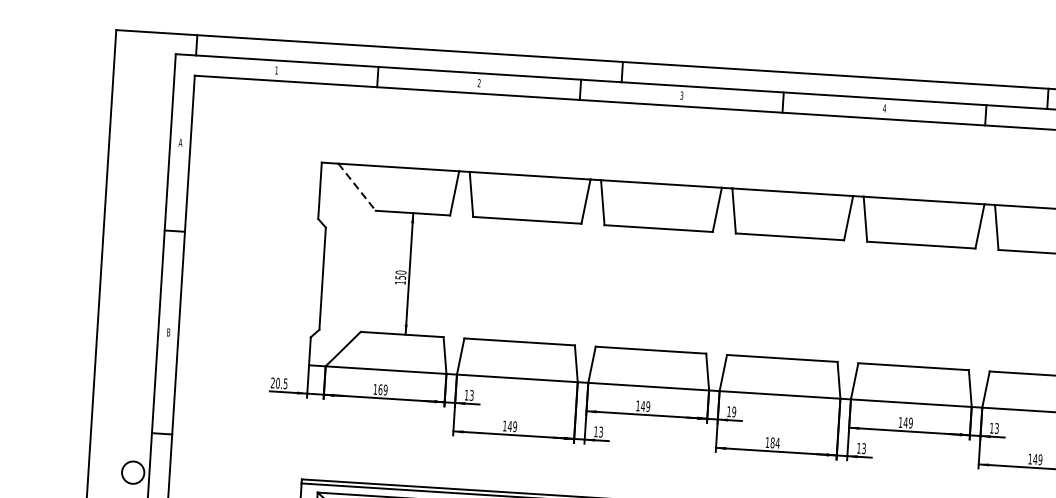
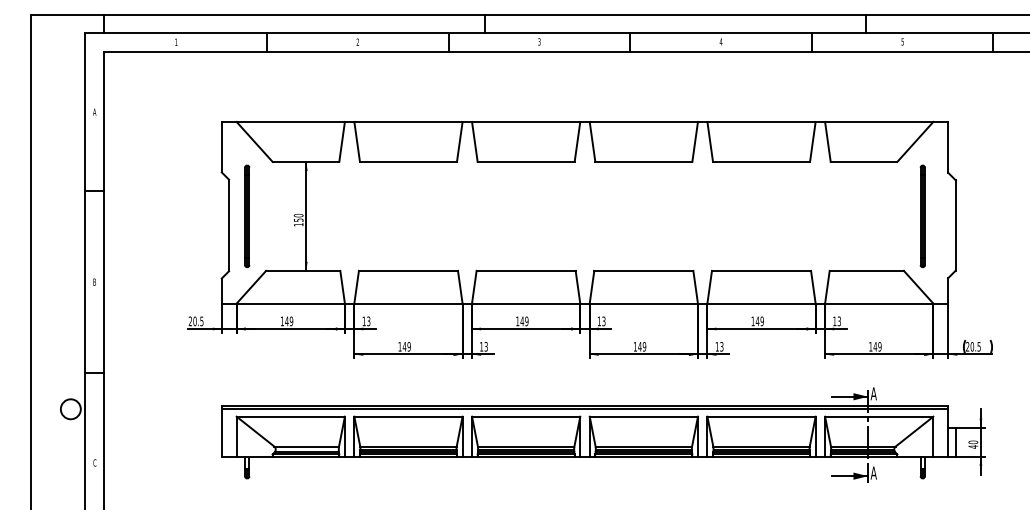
line: (356, 186) -> (254, 141), dashed -> solid
part: (343, 269) -> (247, 216), added
text: (380, 389) -> (286, 321), 169 -> 149
text: (733, 410) -> (603, 320), 19 -> 13
text: (775, 442) -> (642, 346), 184 -> 149

